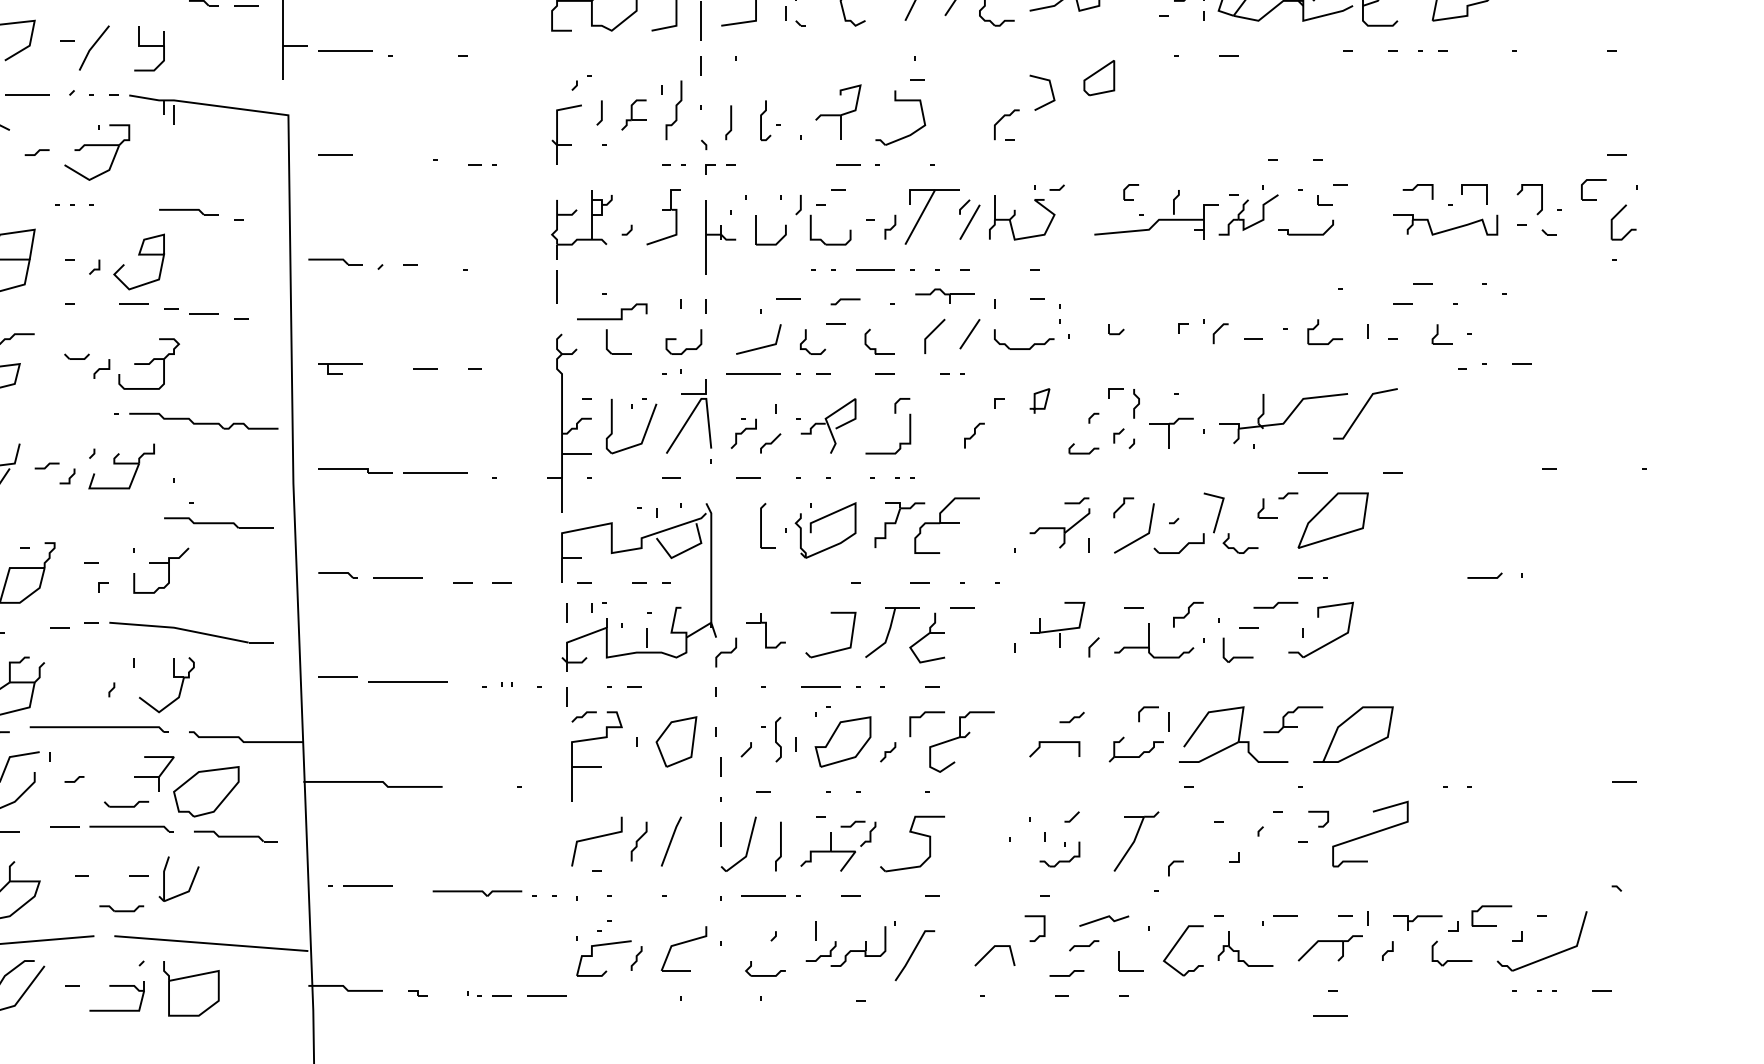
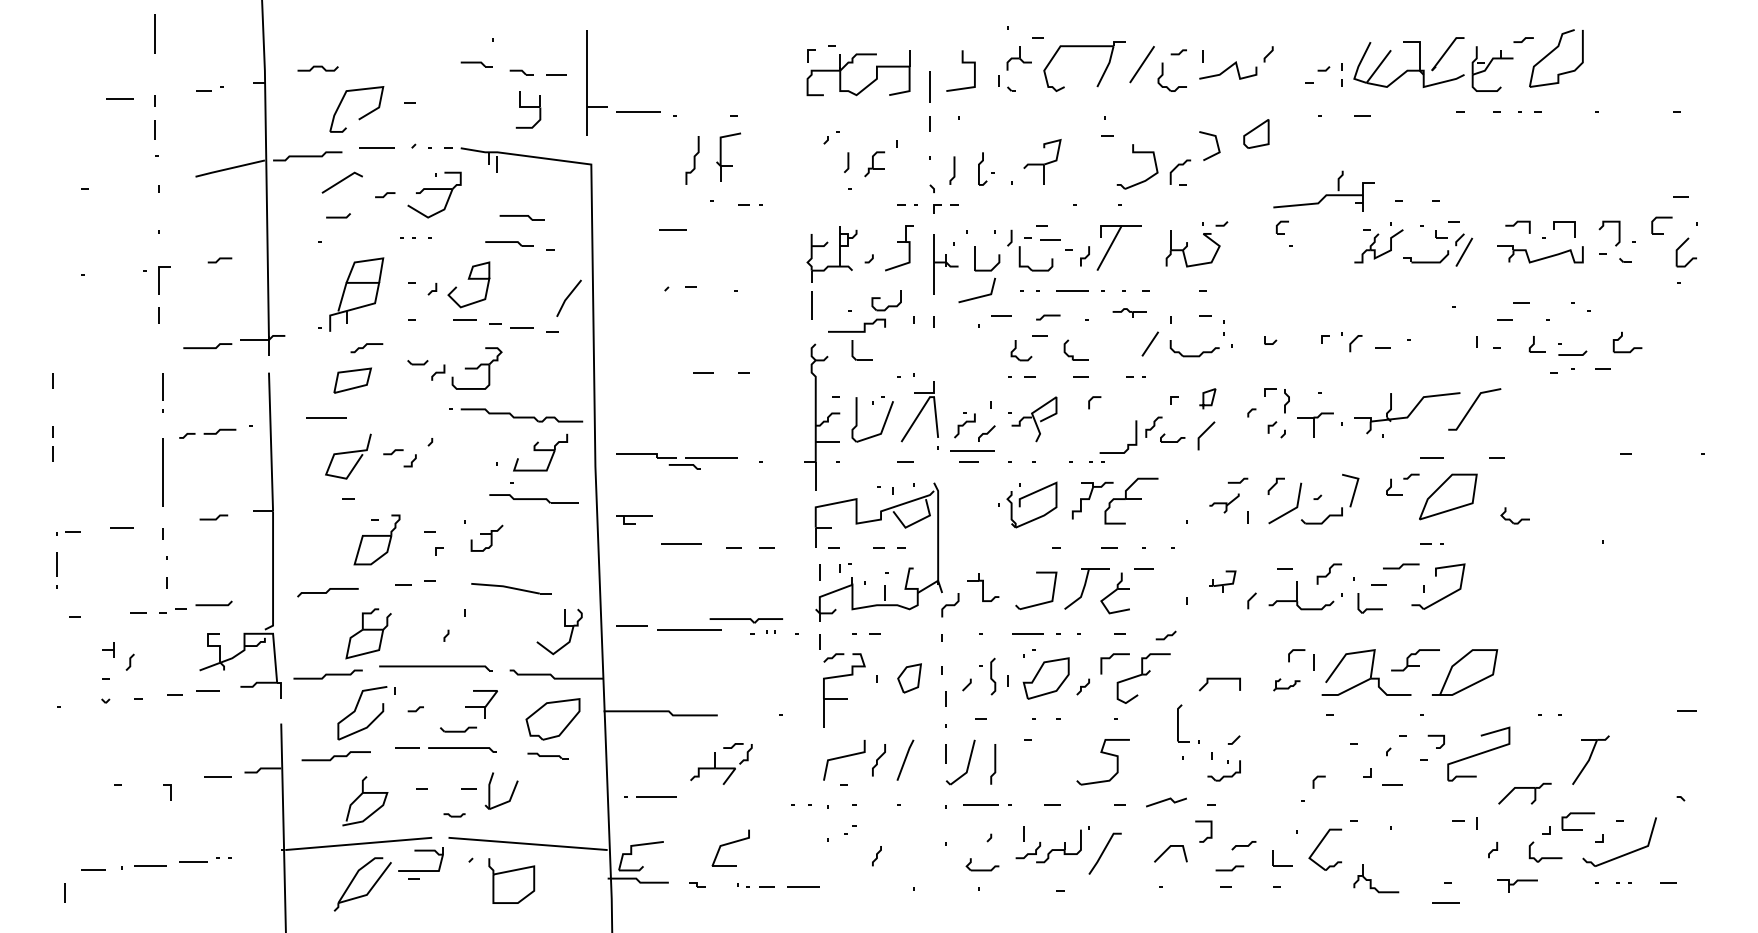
line: (93, 46) -> (568, 297), moved
part: (149, 48) -> (528, 109), moved
part: (900, 101) -> (1137, 153), moved
curve: (675, 110) -> (693, 160), moved
part: (558, 133) -> (721, 156), moved
line: (334, 154) -> (672, 229), moved
line: (848, 164) -> (1050, 239), moved
part: (1155, 214) -> (1323, 190), moved
part: (970, 218) -> (1464, 249), moved
part: (334, 261) -> (521, 217), moved
part: (944, 295) -> (1129, 312), size x0.7
part: (1318, 324) -> (1622, 336), moved
curve: (932, 333) -> (1204, 433), moved
part: (683, 342) -> (886, 300), moved
line: (759, 346) -> (977, 296), moved
part: (341, 368) -> (634, 519), moved
line: (753, 373) -> (972, 450), moved
curve: (899, 443) -> (1127, 444), moved
part: (1083, 448) -> (1172, 437), moved
part: (121, 466) -> (540, 452), moved
part: (767, 526) -> (1183, 723), moved
part: (1060, 528) -> (1224, 503), size x0.6
part: (1239, 543) -> (1514, 515), moved
part: (161, 571) -> (487, 538), size x0.7
part: (337, 574) -> (684, 466), moved
line: (1484, 577) -> (1572, 354), moved
part: (1057, 623) -> (1222, 581), size x0.6
part: (191, 632) -> (511, 588), size x0.6
part: (172, 678) -> (564, 626), moved
line: (1072, 717) -> (1166, 635), moved
part: (676, 741) -> (909, 678), size x0.7
part: (1135, 749) -> (1286, 684), size x0.6
part: (205, 791) -> (552, 719), moved
part: (234, 835) -> (547, 755), size x0.6
part: (1135, 840) -> (1590, 759), moved
part: (838, 845) -> (721, 763), moved
part: (476, 893) -> (745, 620), moved
part: (121, 908) -> (454, 815), size x0.6
line: (1285, 915) -> (1392, 784), moved
line: (1103, 919) -> (1165, 801), moved
part: (1417, 922) -> (1517, 885), moved
part: (683, 947) -> (730, 847), moved
part: (1329, 947) -> (1524, 793), moved
part: (1245, 949) -> (1376, 878), moved
part: (593, 956) -> (632, 854), moved
part: (116, 986) -> (420, 851), moved

